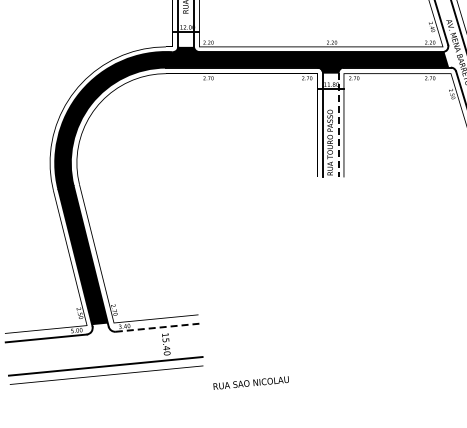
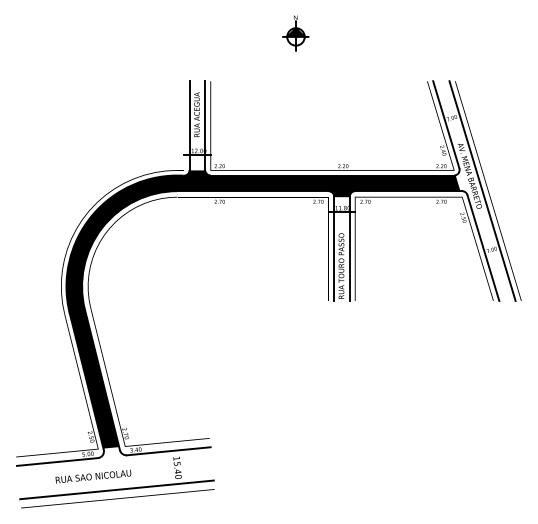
line: (338, 125) -> (349, 249), dashed -> solid
line: (157, 327) -> (168, 451), dashed -> solid
text: (251, 382) -> (93, 476), moved

